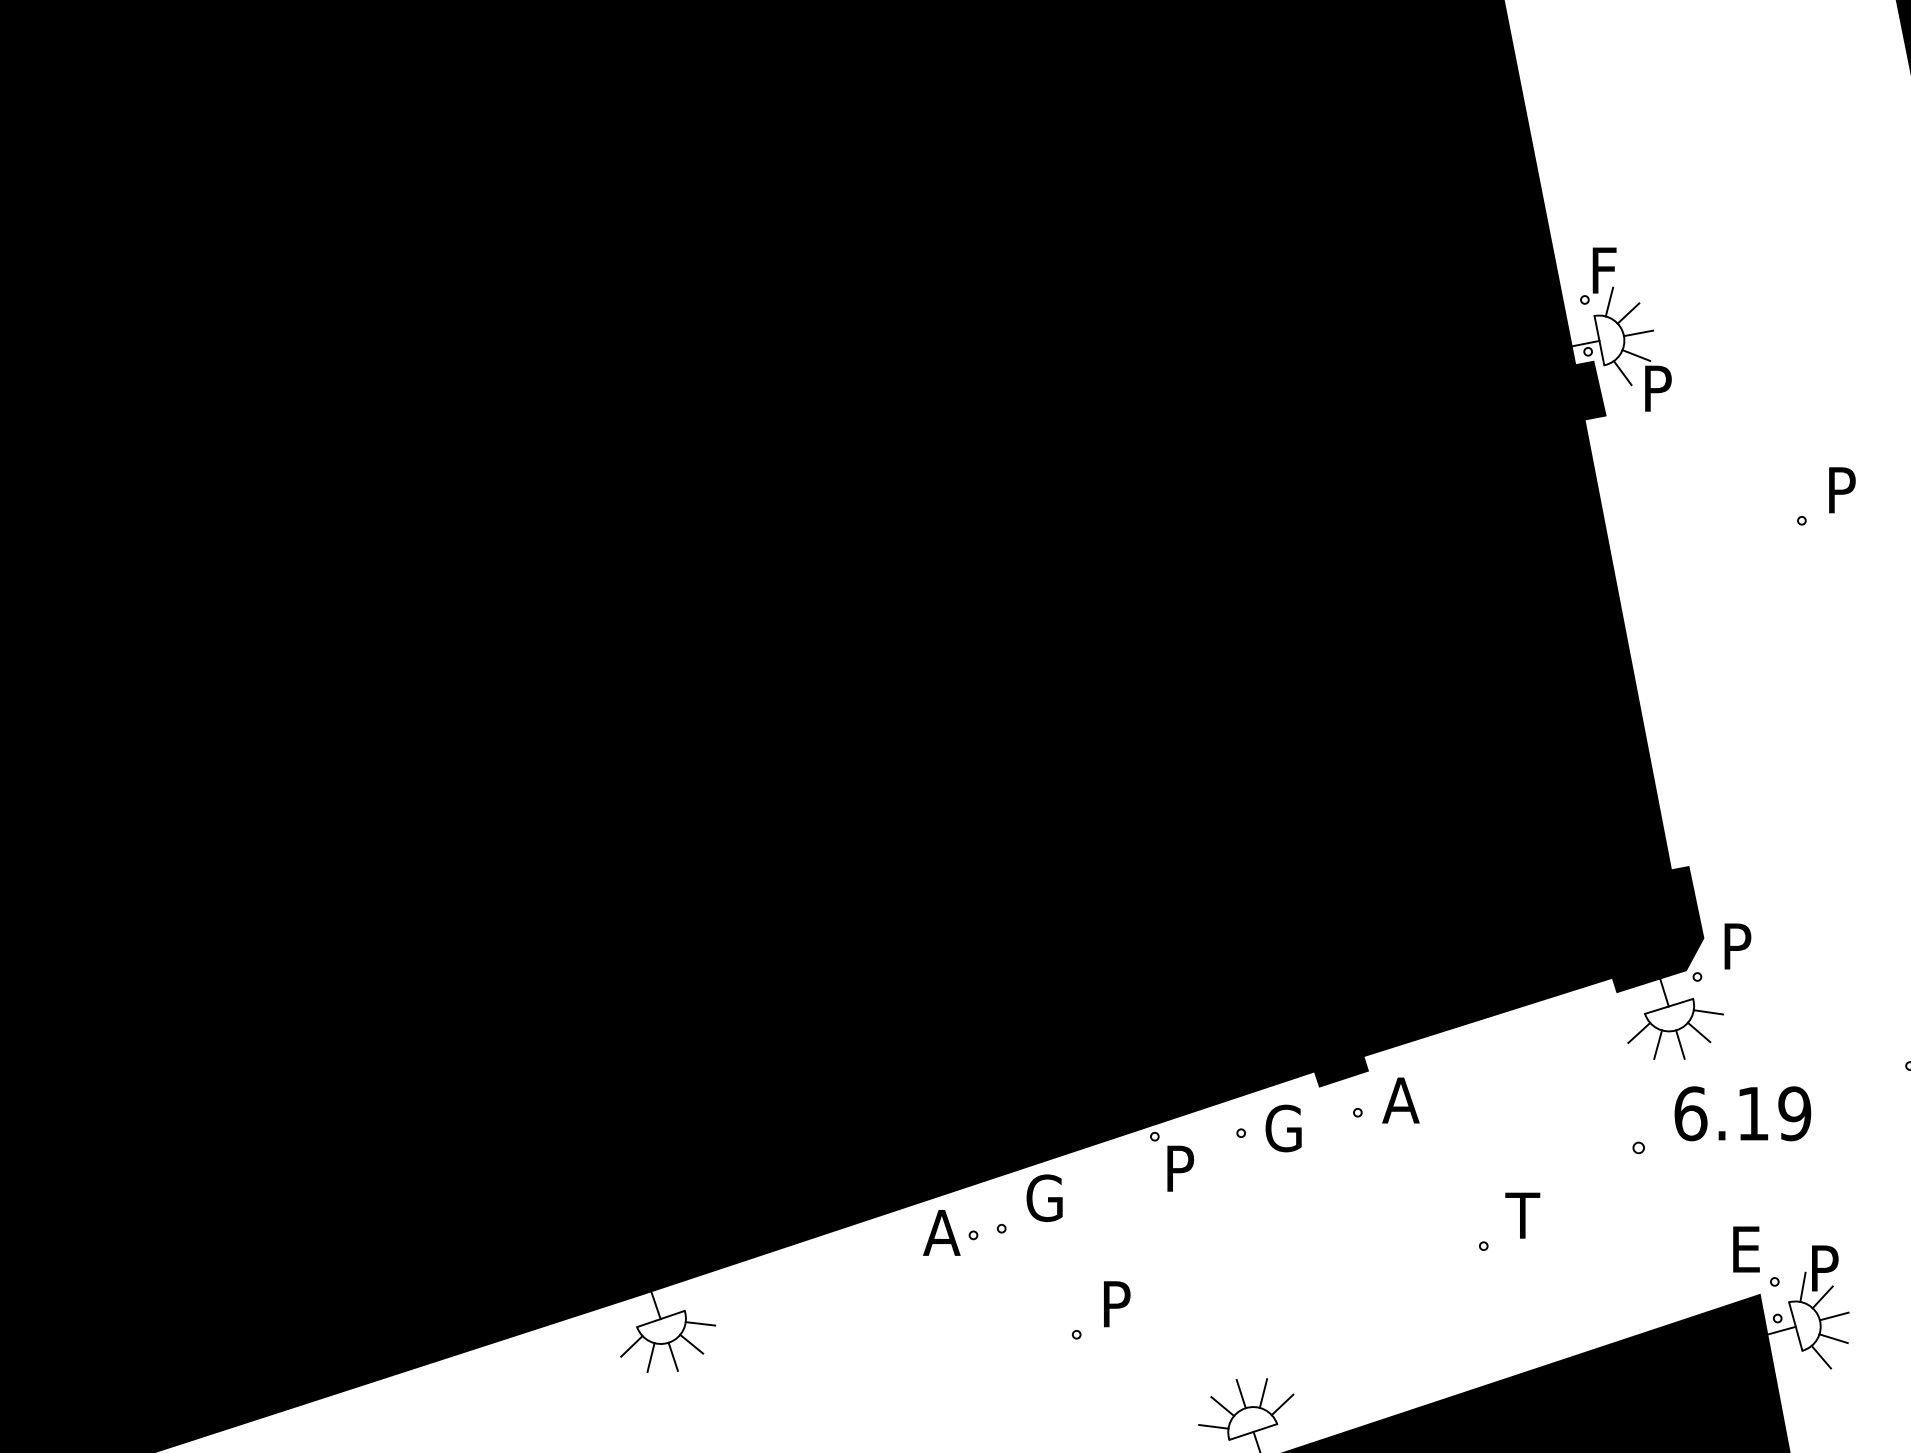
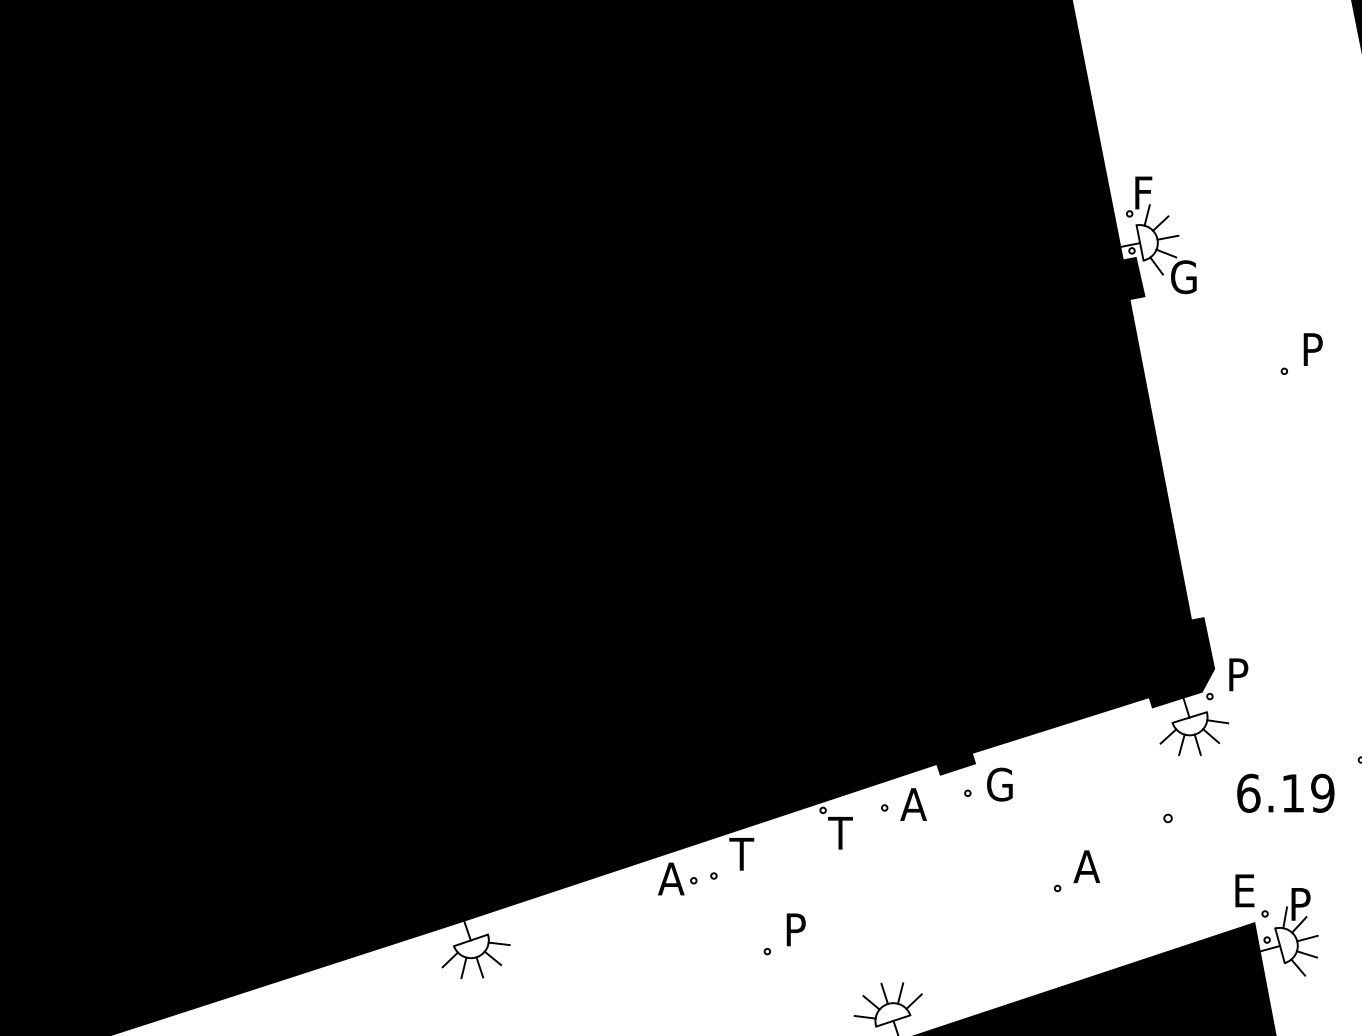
text: (1660, 388) -> (1183, 277), P -> G
text: (1401, 1100) -> (998, 784), A -> G
text: (1742, 1113) -> (1285, 793), moved
text: (1282, 1128) -> (914, 804), G -> A
text: (1178, 1168) -> (839, 833), P -> T
text: (1042, 1198) -> (743, 854), G -> T
text: (1524, 1215) -> (1086, 866), T -> A

